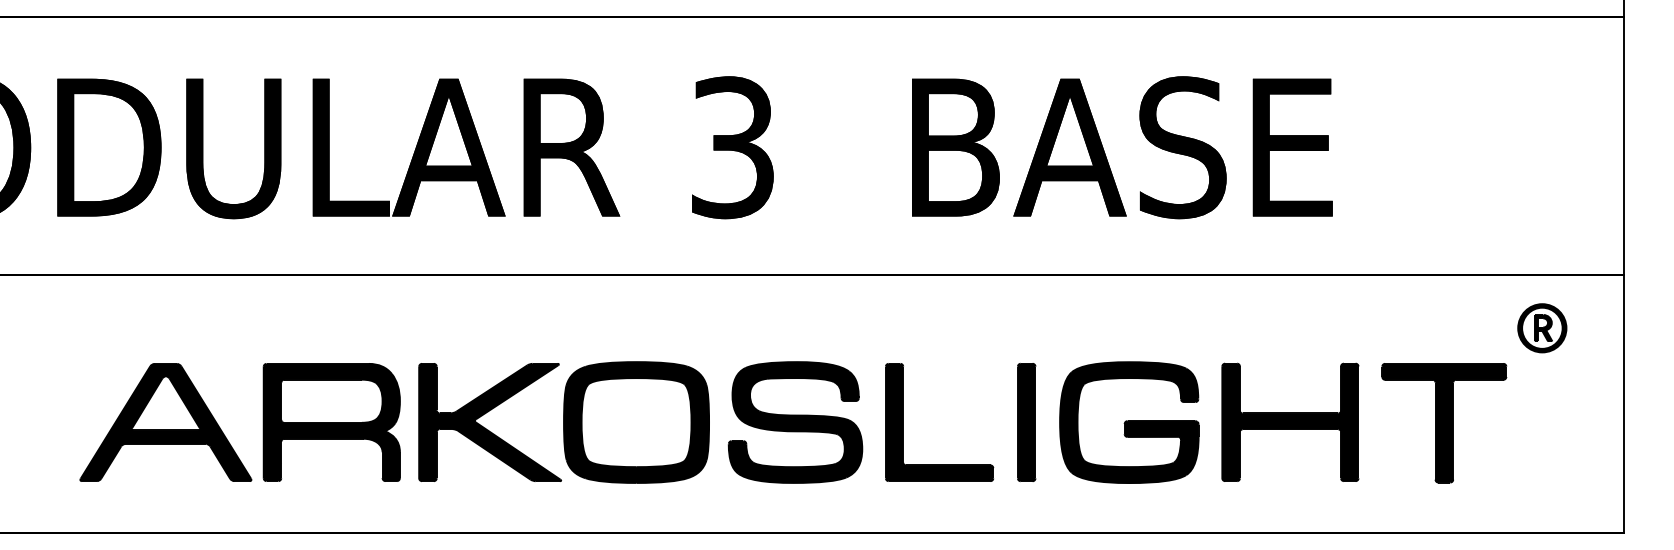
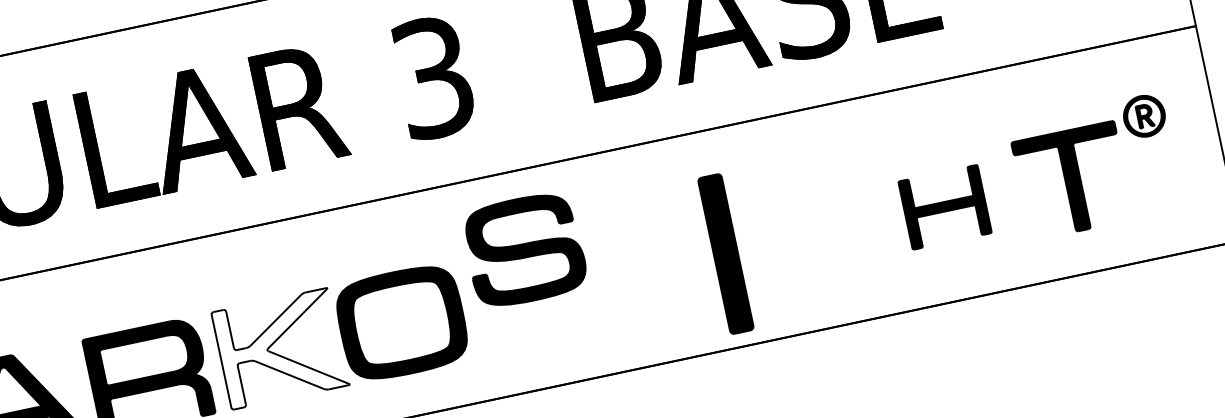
part: (1542, 328) -> (1144, 116), moved
part: (1290, 421) -> (945, 206), size x0.7
fill: (490, 422) -> (280, 348), removed
part: (795, 422) -> (524, 250), moved
part: (903, 422) -> (623, 275), removed
part: (1026, 422) -> (725, 254), size x1.6
part: (1129, 422) -> (811, 235), removed

